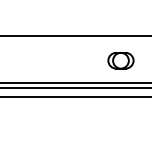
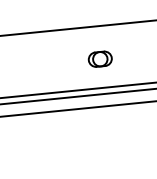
part: (120, 60) -> (99, 58), size x0.7

